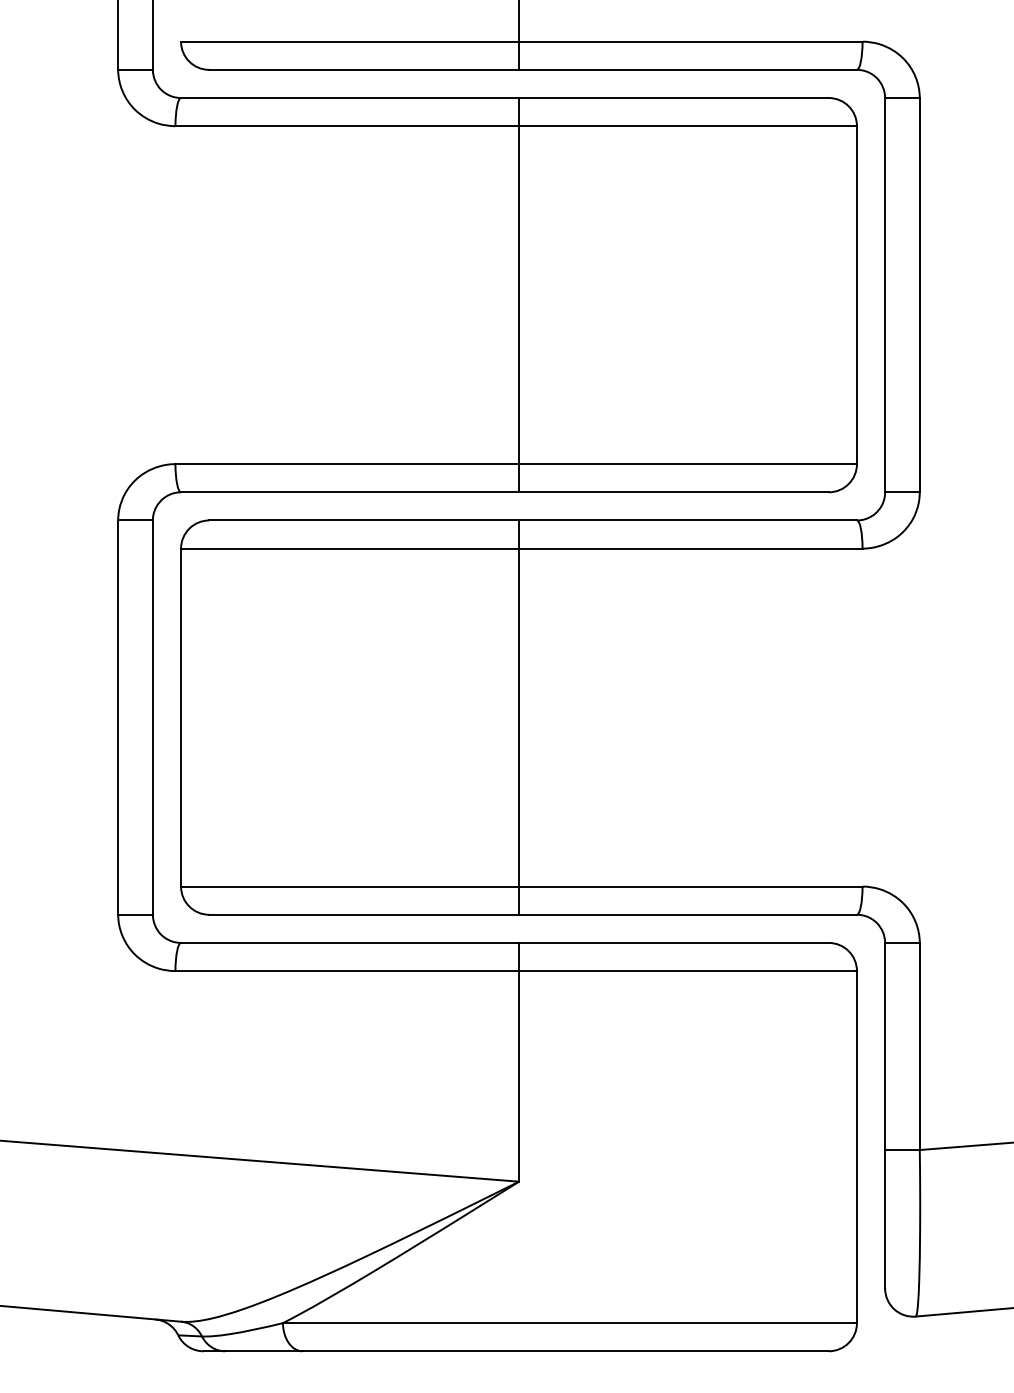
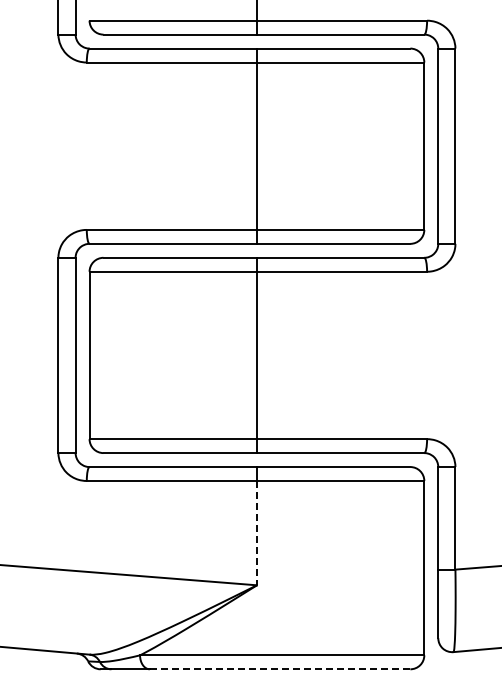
line: (518, 1077) -> (256, 533), solid -> dashed
line: (564, 1351) -> (279, 669), solid -> dashed

